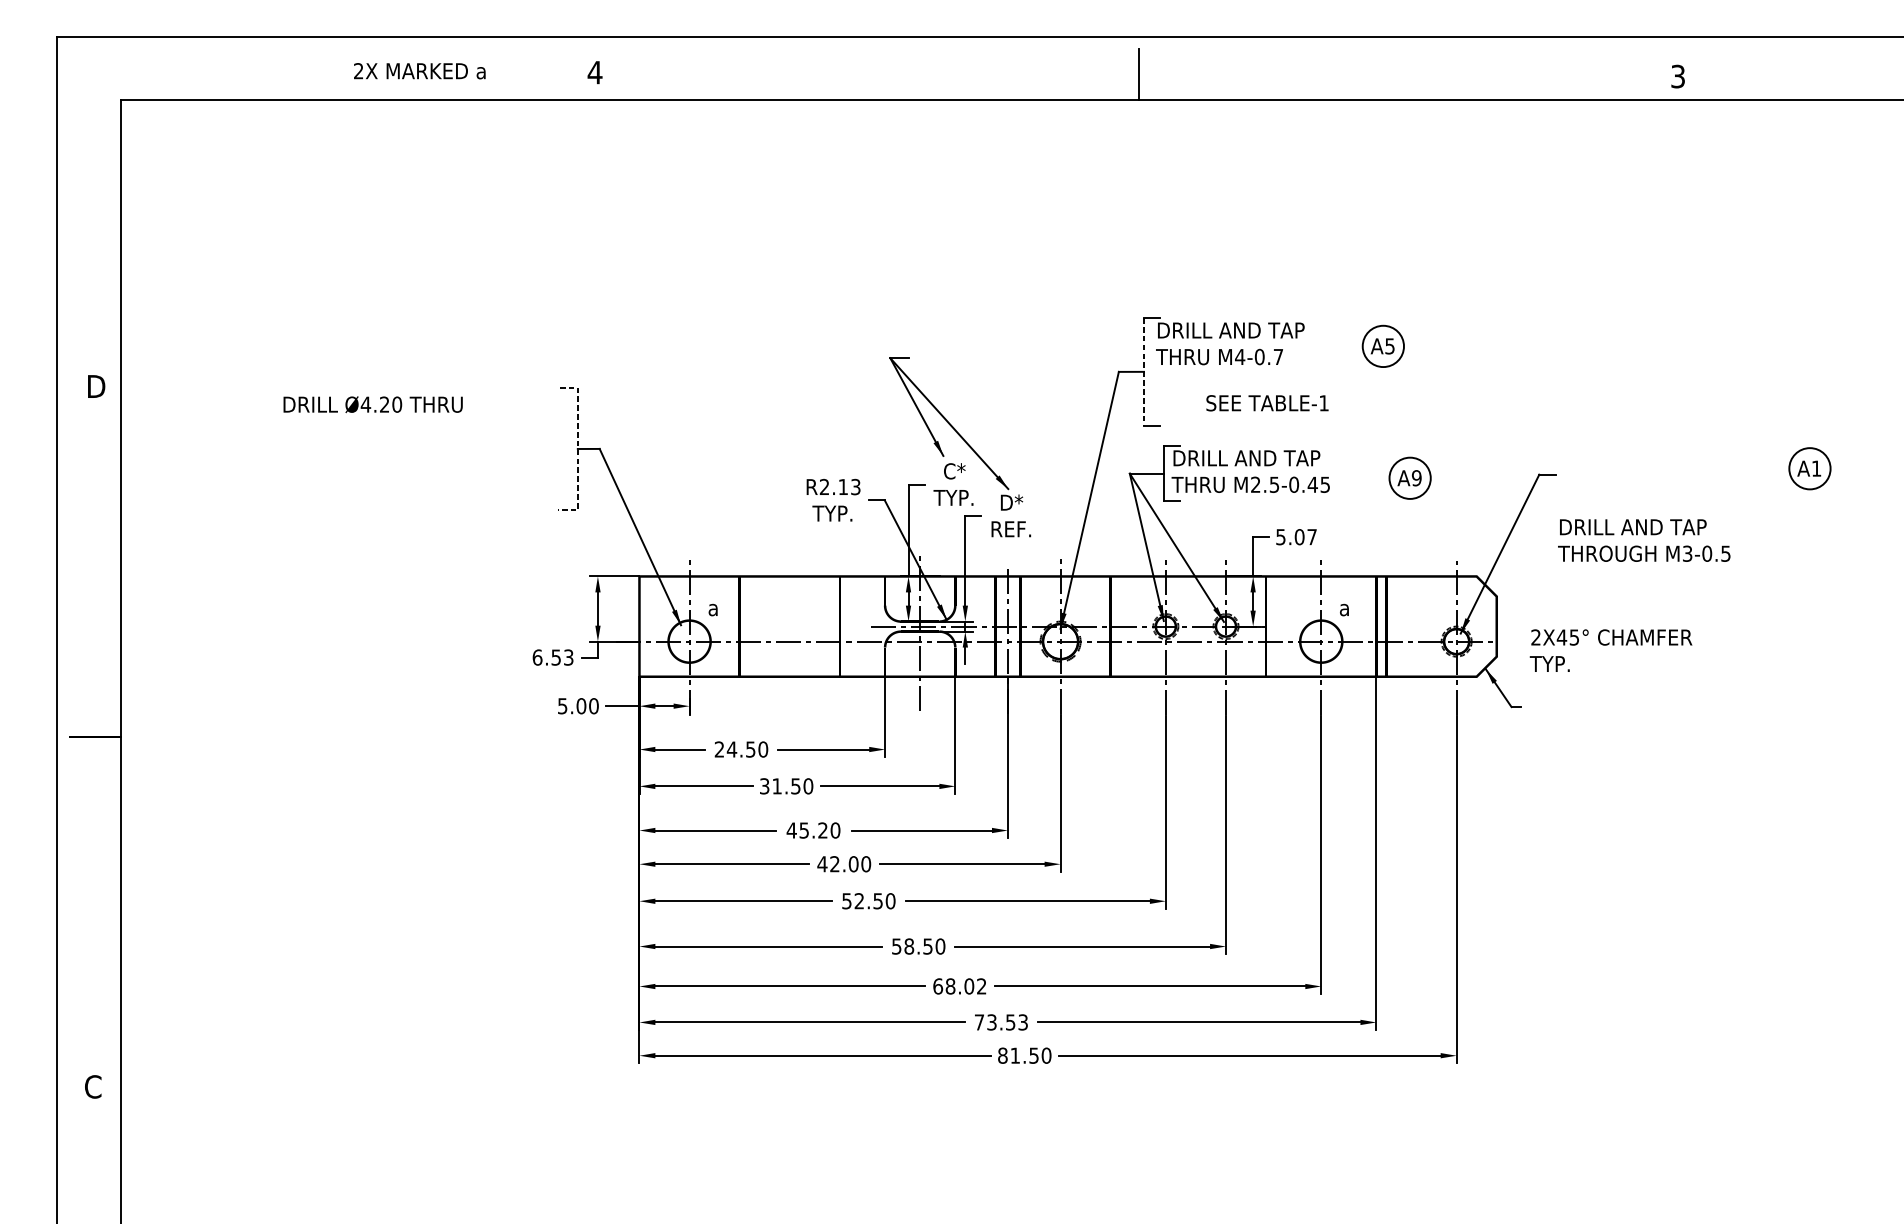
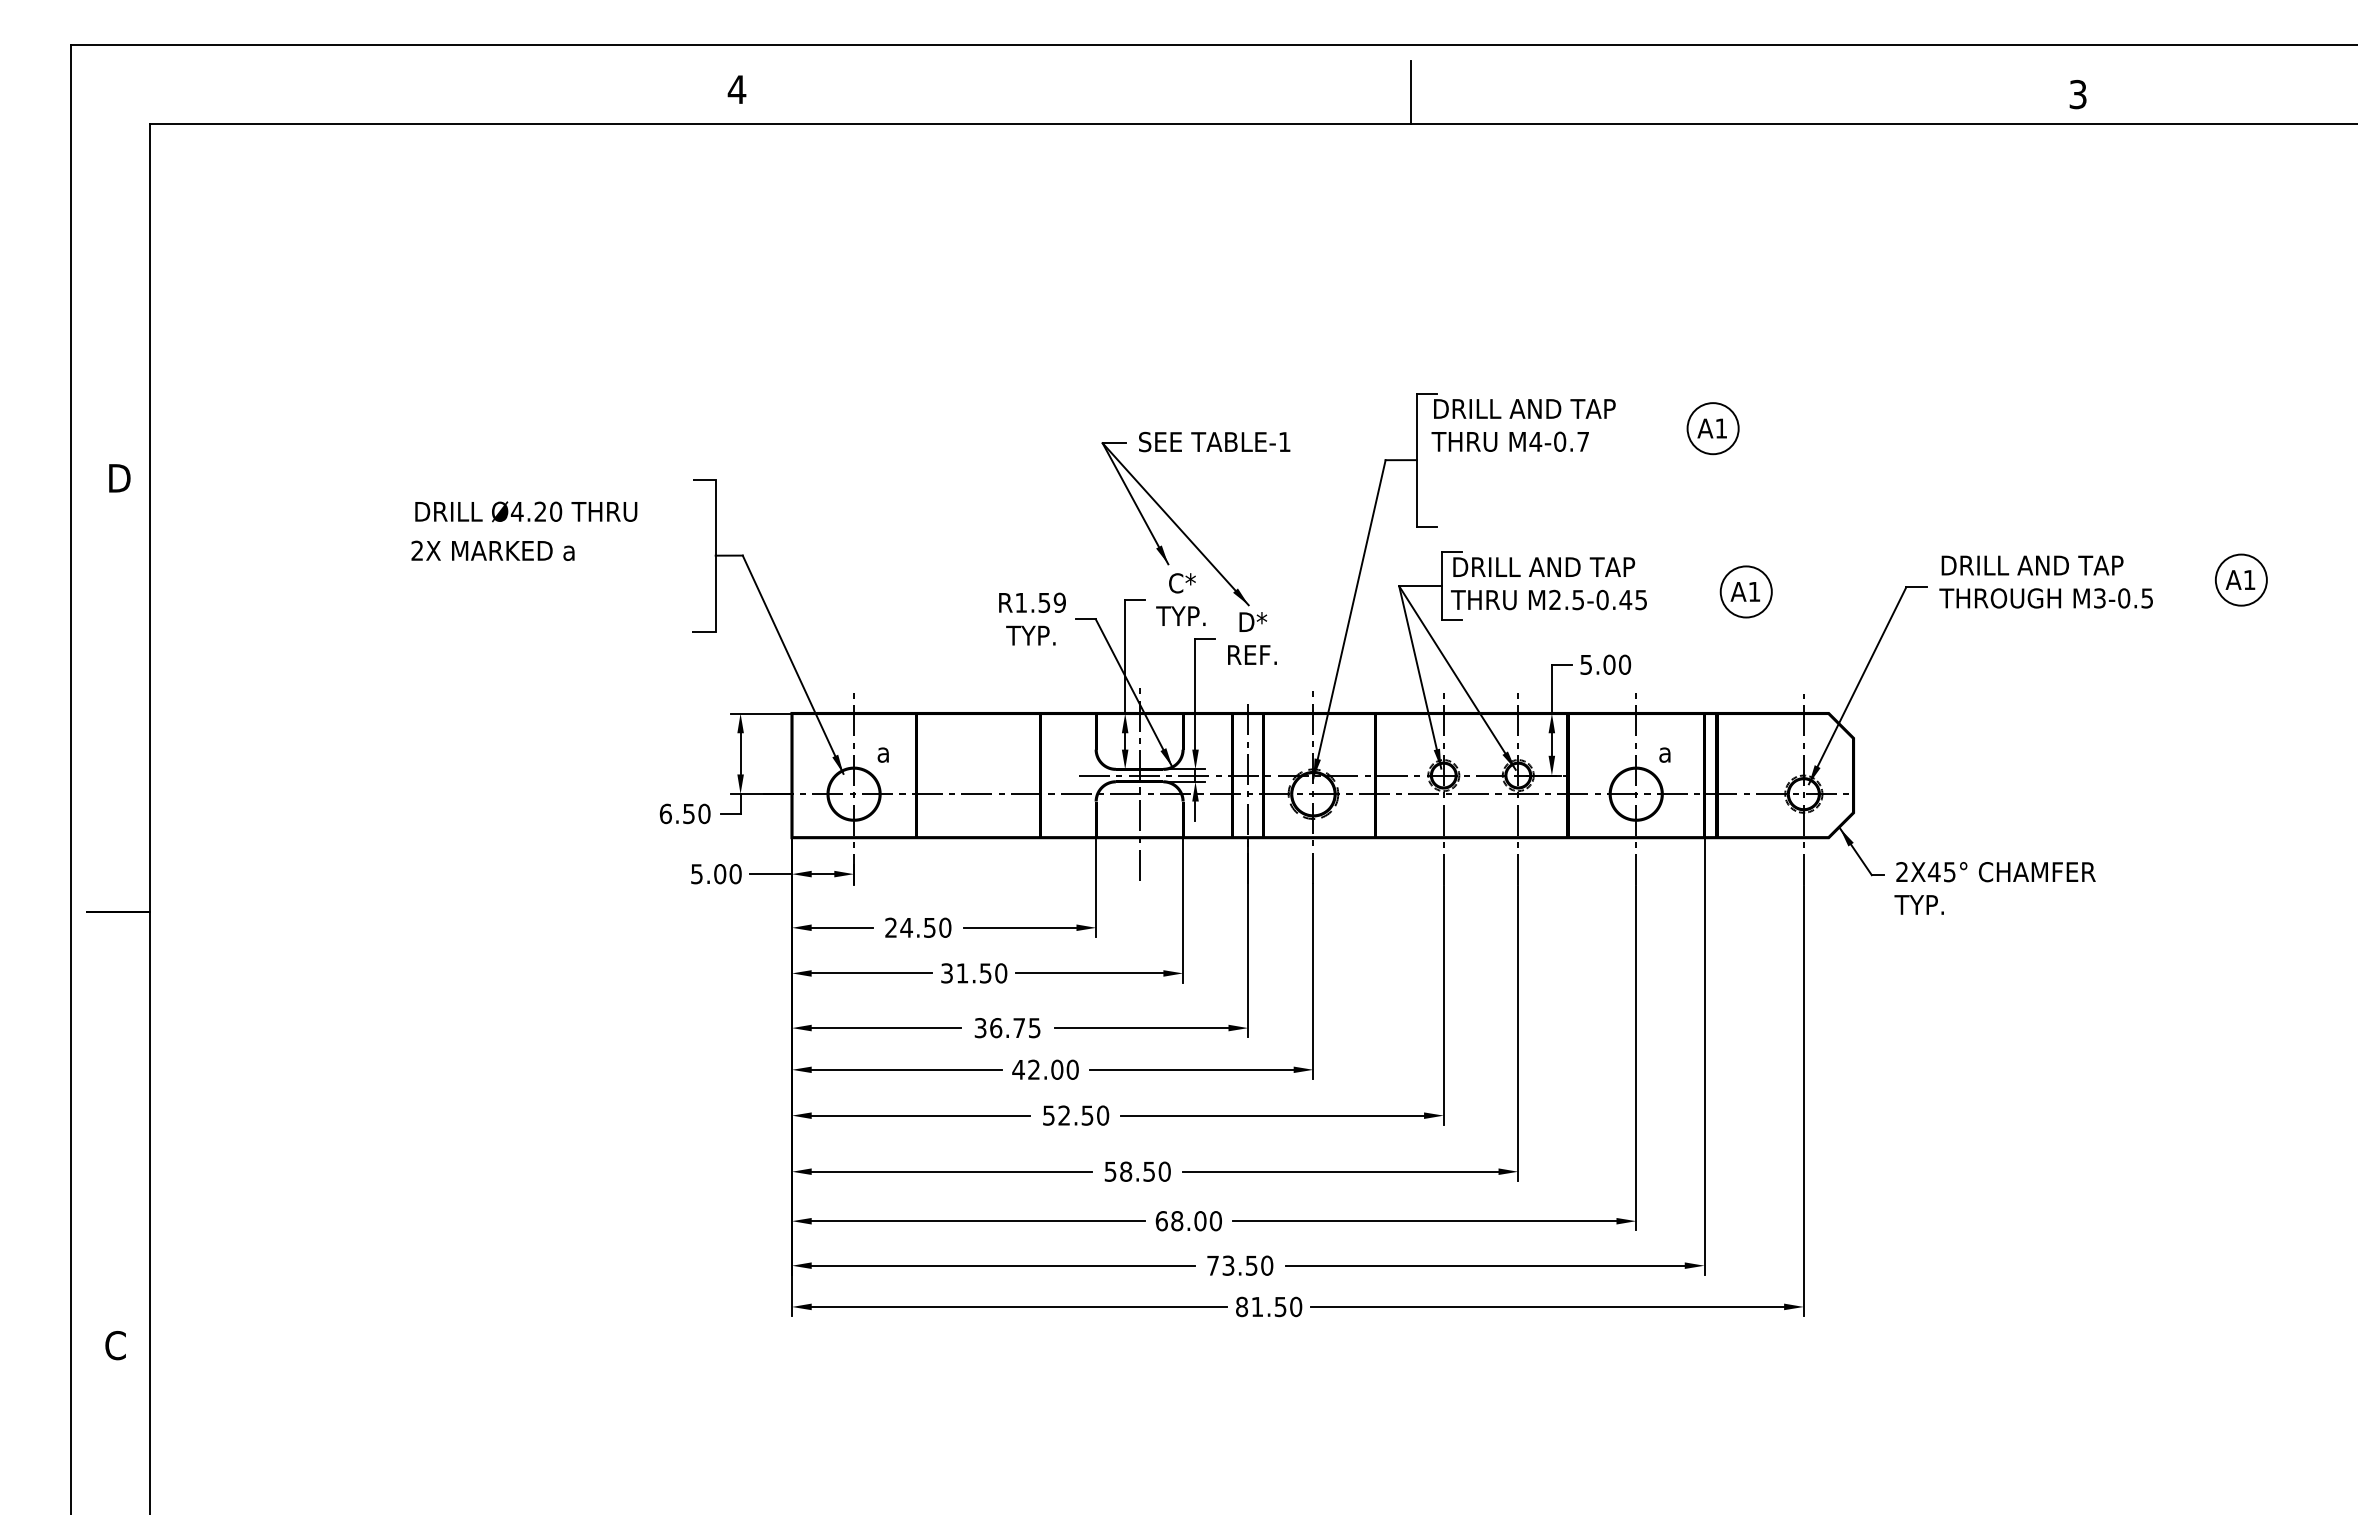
text: (419, 70) -> (492, 550), moved
text: (1389, 346) -> (1720, 428), A5 -> A1
line: (1143, 372) -> (1416, 460), dashed -> solid
text: (1267, 402) -> (1214, 441), moved
text: (373, 404) -> (526, 511), moved
line: (577, 449) -> (715, 556), dashed -> solid
text: (1416, 477) -> (1754, 591), A9 -> A1
text: (840, 486) -> (1040, 602), R2.13 -> R1.59
text: (1312, 536) -> (1625, 664), 5.07 -> 5.00
text: (1643, 540) -> (2045, 581), moved
text: (1610, 650) -> (1994, 888), moved
text: (568, 657) -> (704, 813), 6.53 -> 6.50
text: (813, 830) -> (1007, 1028), 45.20 -> 36.75
text: (981, 986) -> (1215, 1221), 68.02 -> 68.00
text: (1023, 1022) -> (1267, 1265), 73.53 -> 73.50

